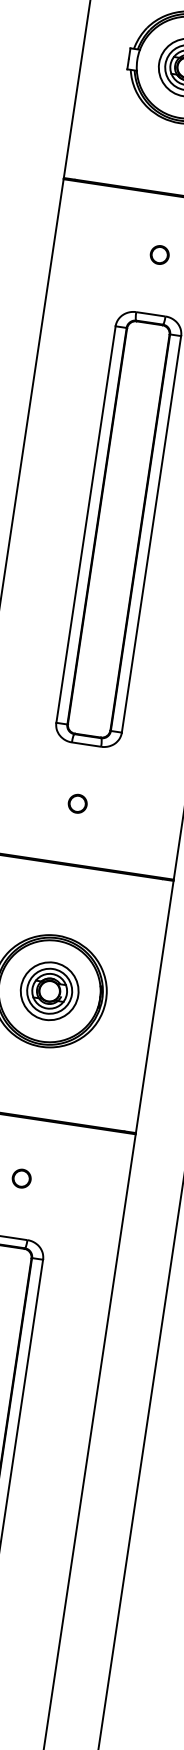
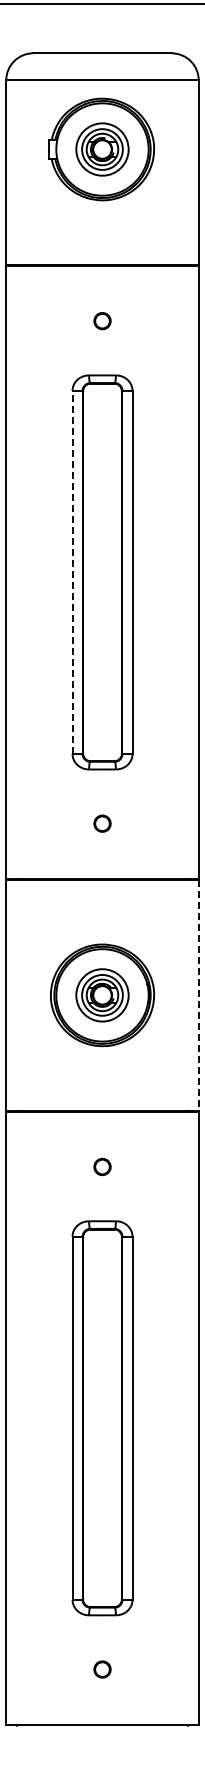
line: (85, 524) -> (72, 572), solid -> dashed
line: (154, 1007) -> (198, 995), solid -> dashed

